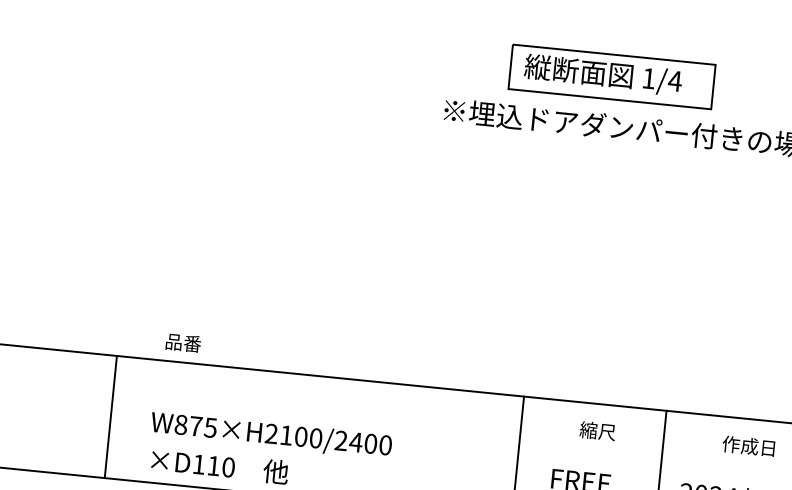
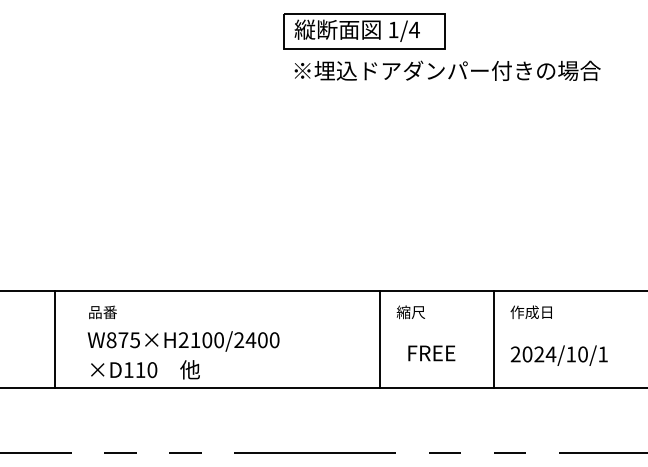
part: (612, 76) -> (364, 31), moved
text: (182, 343) -> (102, 312), moved
text: (597, 431) -> (410, 312), moved
text: (747, 445) -> (530, 311), moved

